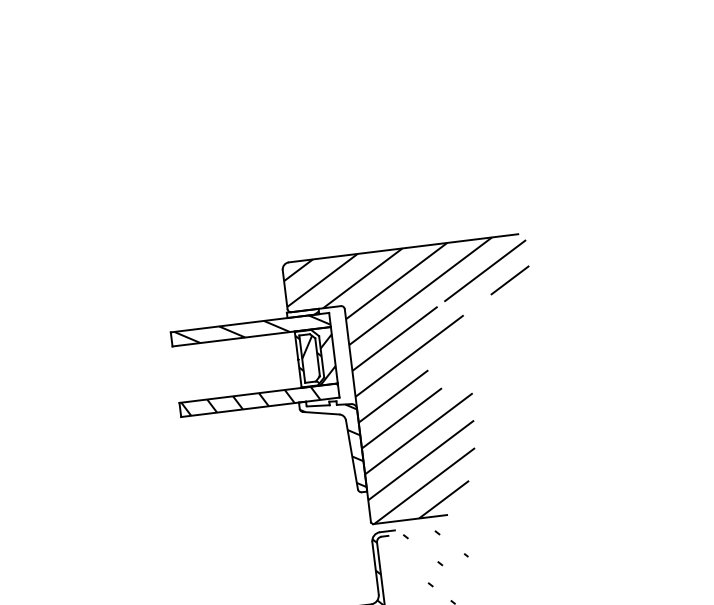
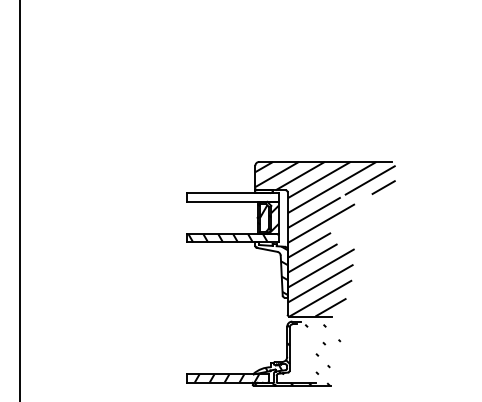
hatch: (251, 329) -> (233, 197), removed

